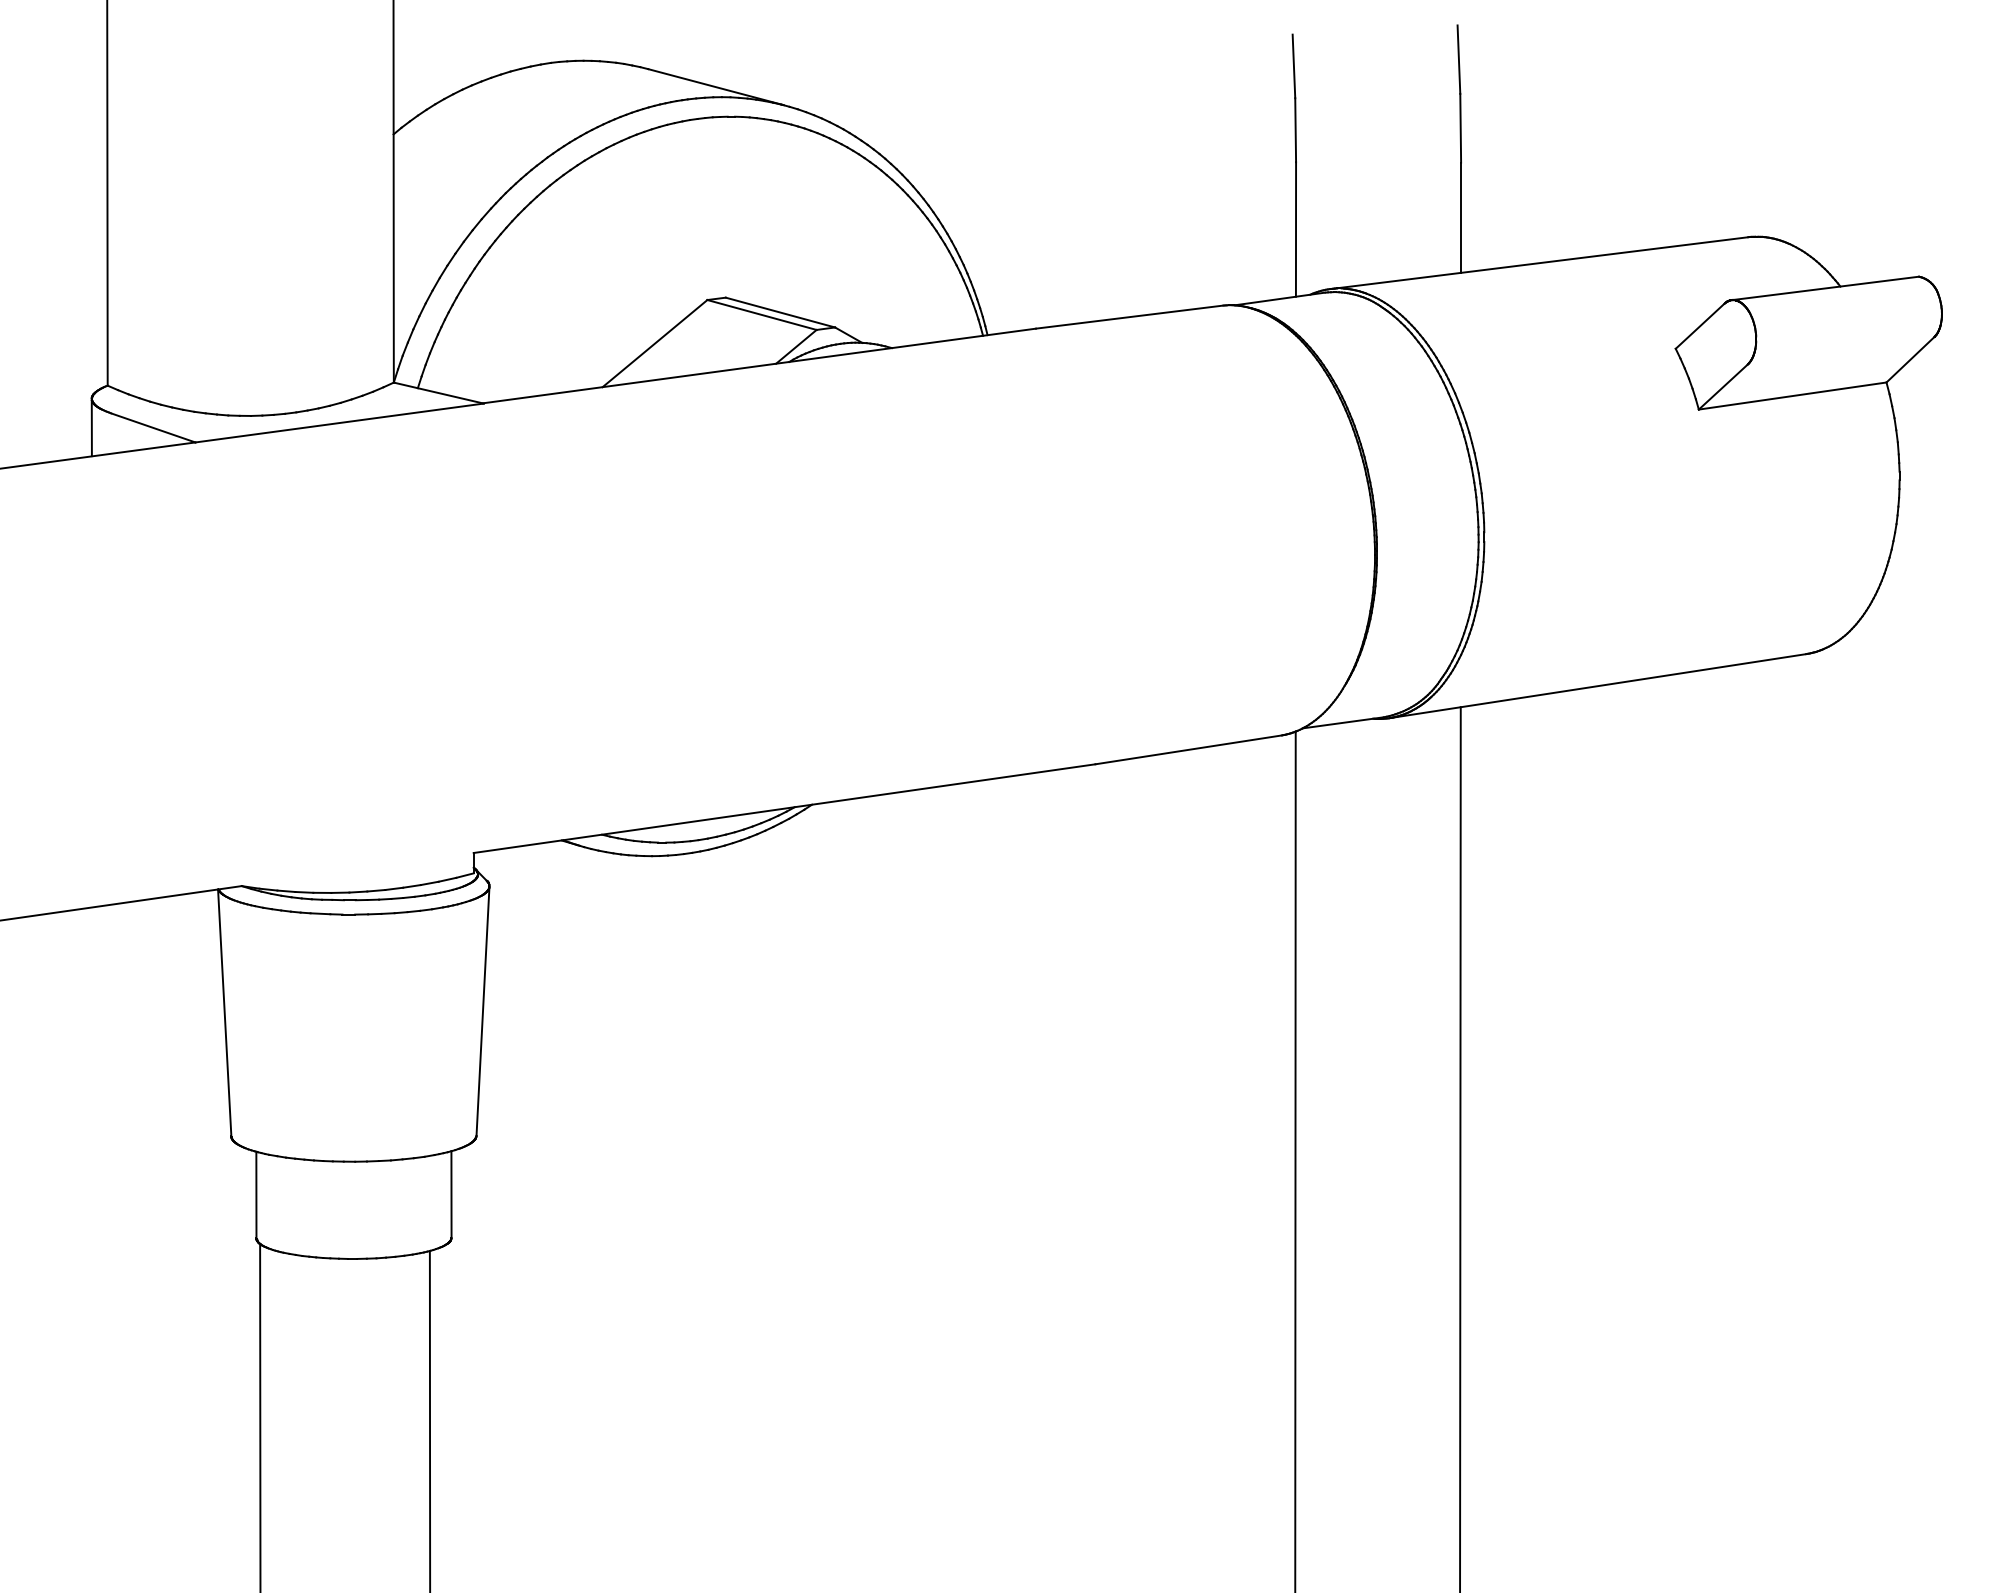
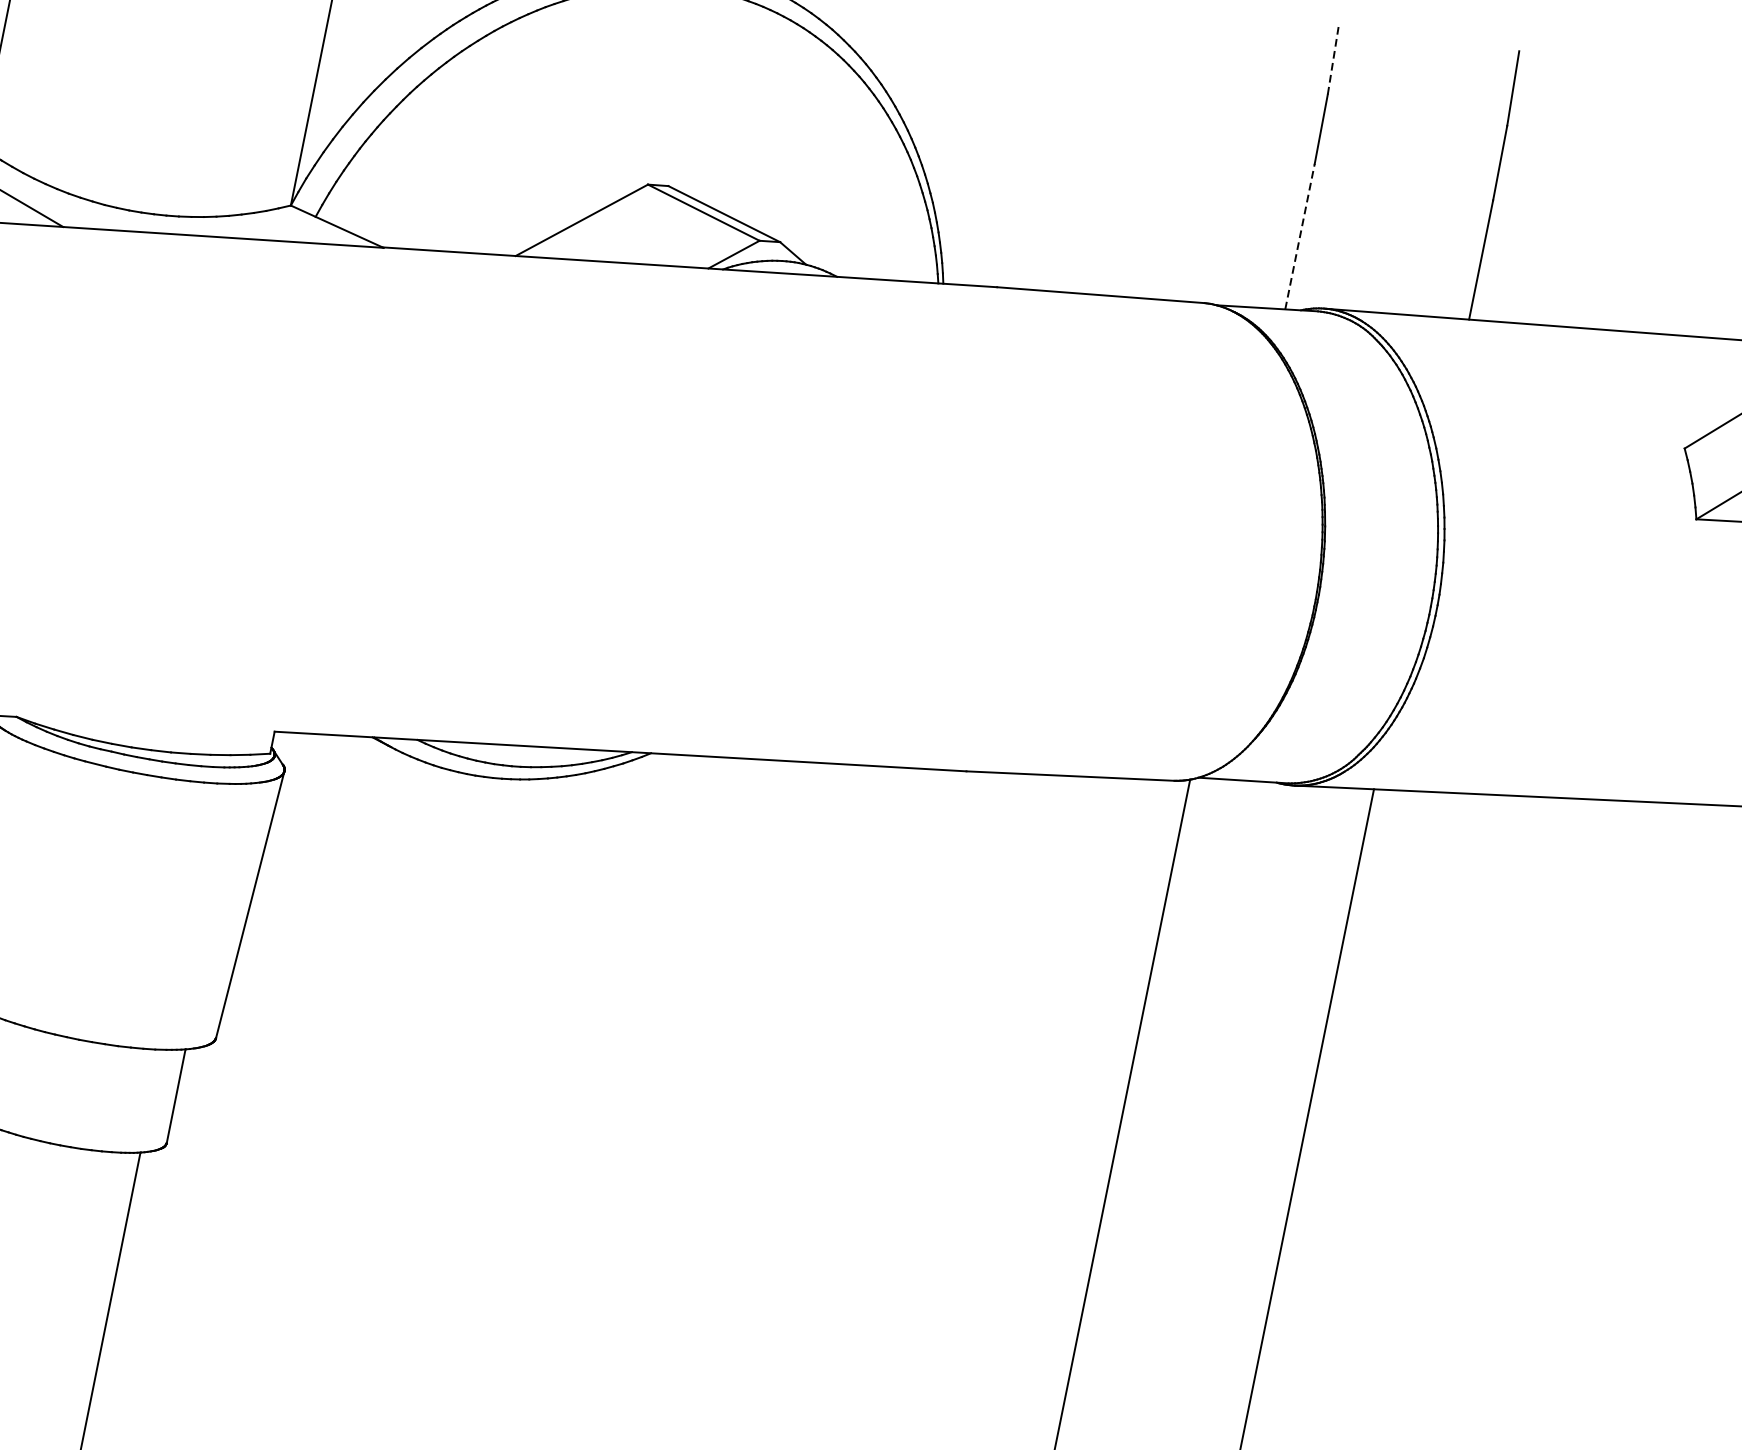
line: (1293, 66) -> (1332, 59), solid -> dashed
line: (1296, 228) -> (1300, 235), solid -> dashed

